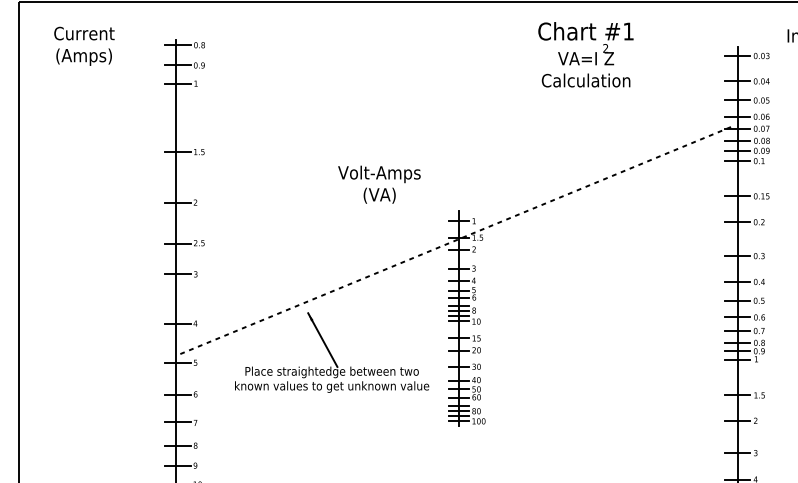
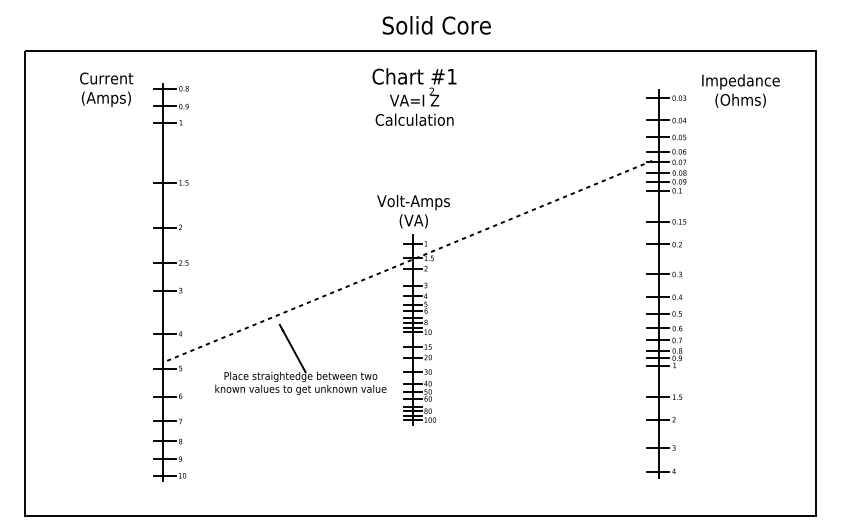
text: (84, 46) -> (106, 89), moved
text: (585, 54) -> (414, 96), moved
text: (379, 184) -> (413, 211), moved

